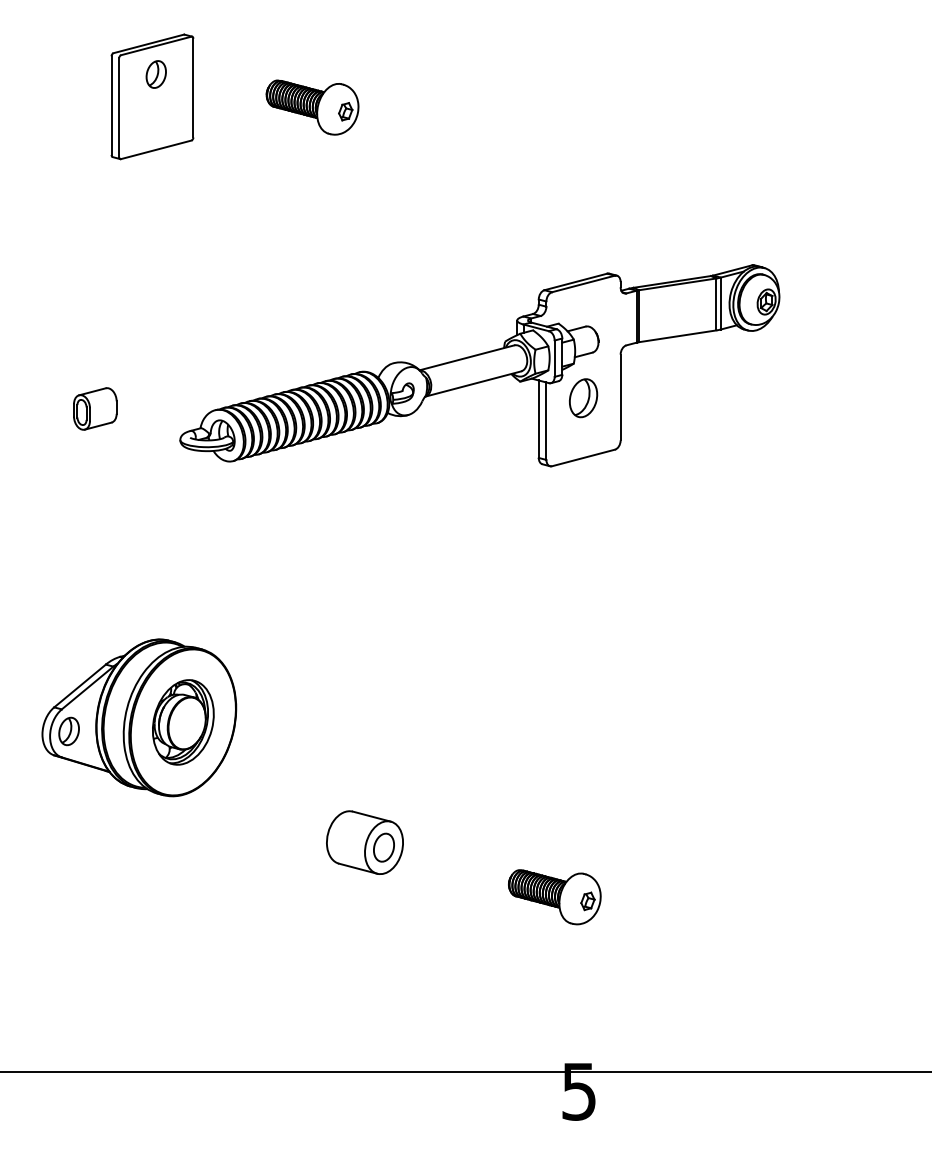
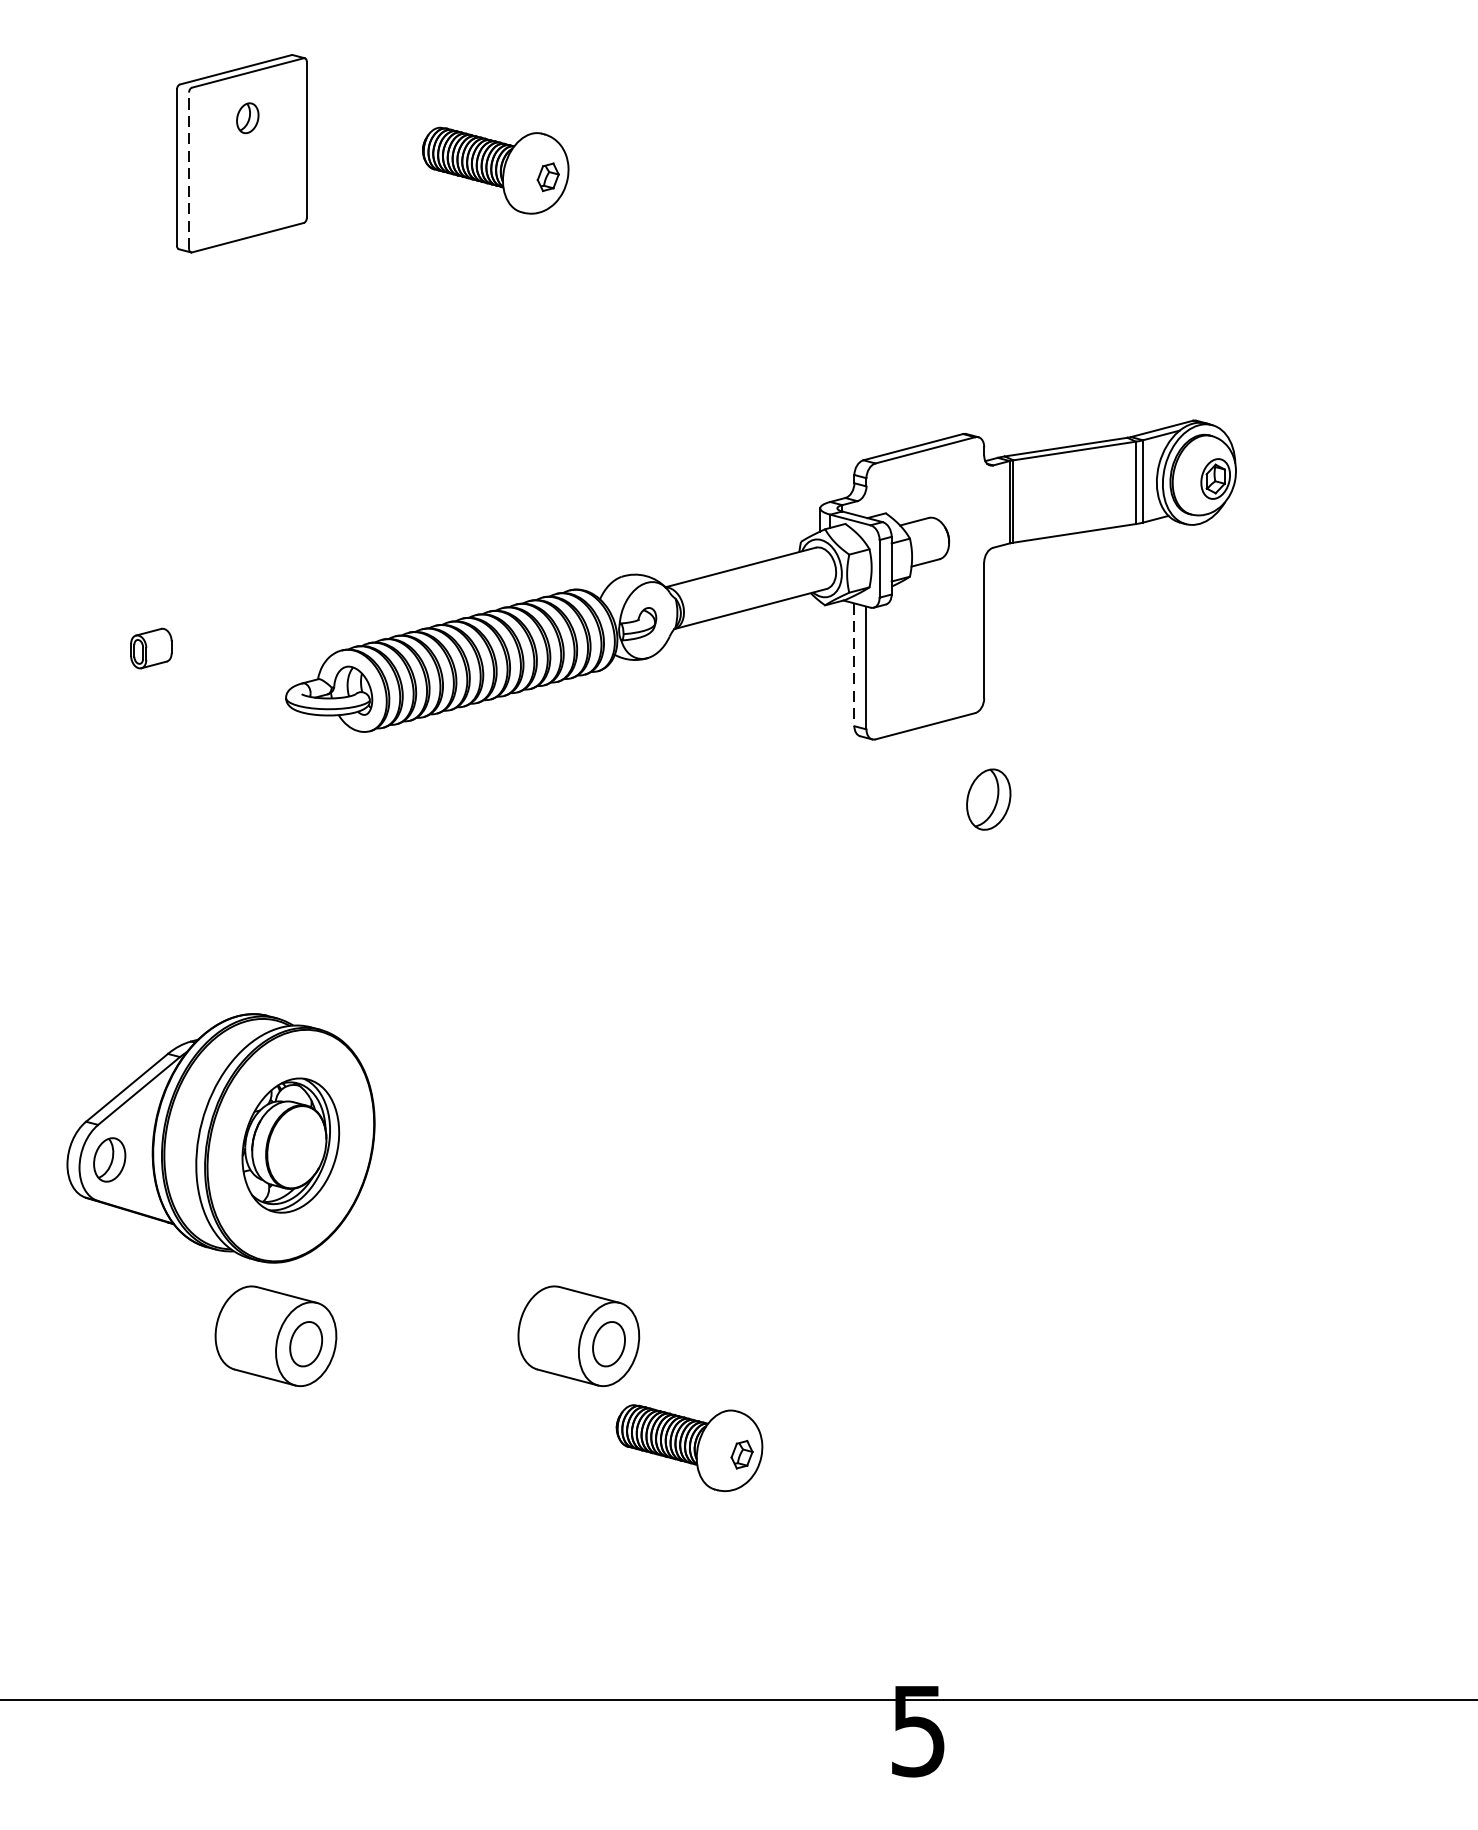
part: (155, 74) -> (246, 118), size x0.7
line: (119, 107) -> (189, 170), solid -> dashed
part: (583, 398) -> (988, 800), moved
part: (95, 408) -> (151, 647), size x0.6
line: (538, 419) -> (853, 665), solid -> dashed
part: (173, 842) -> (275, 1335), added
part: (554, 897) -> (689, 1448), moved

